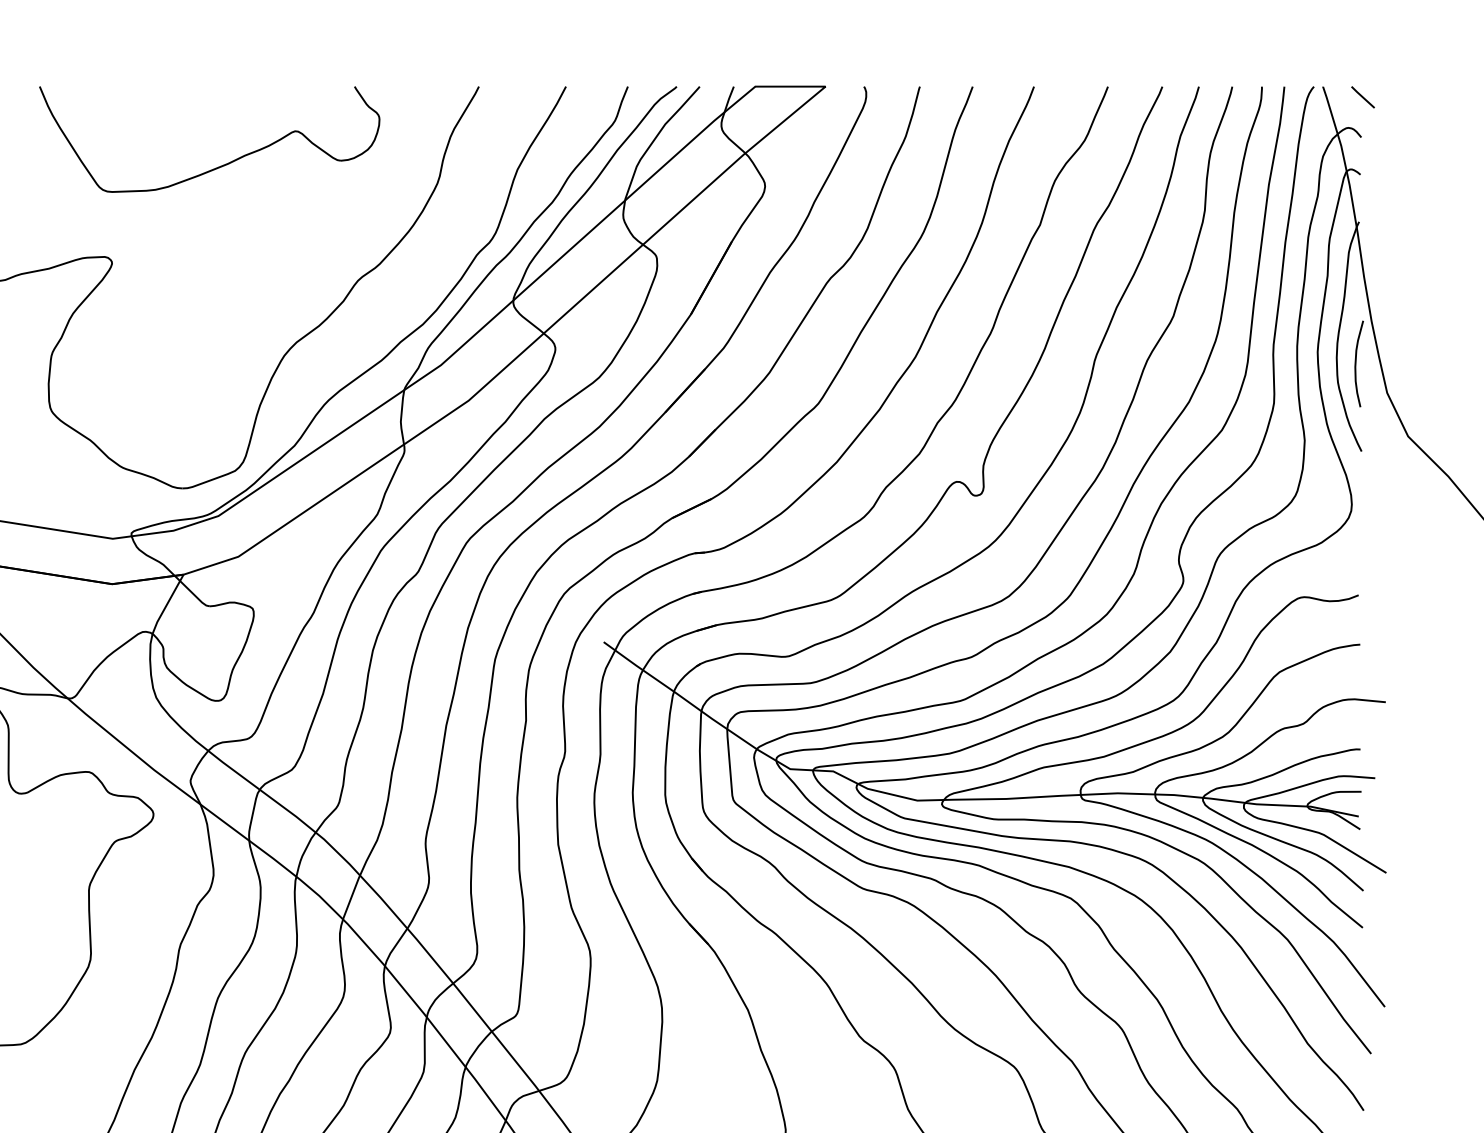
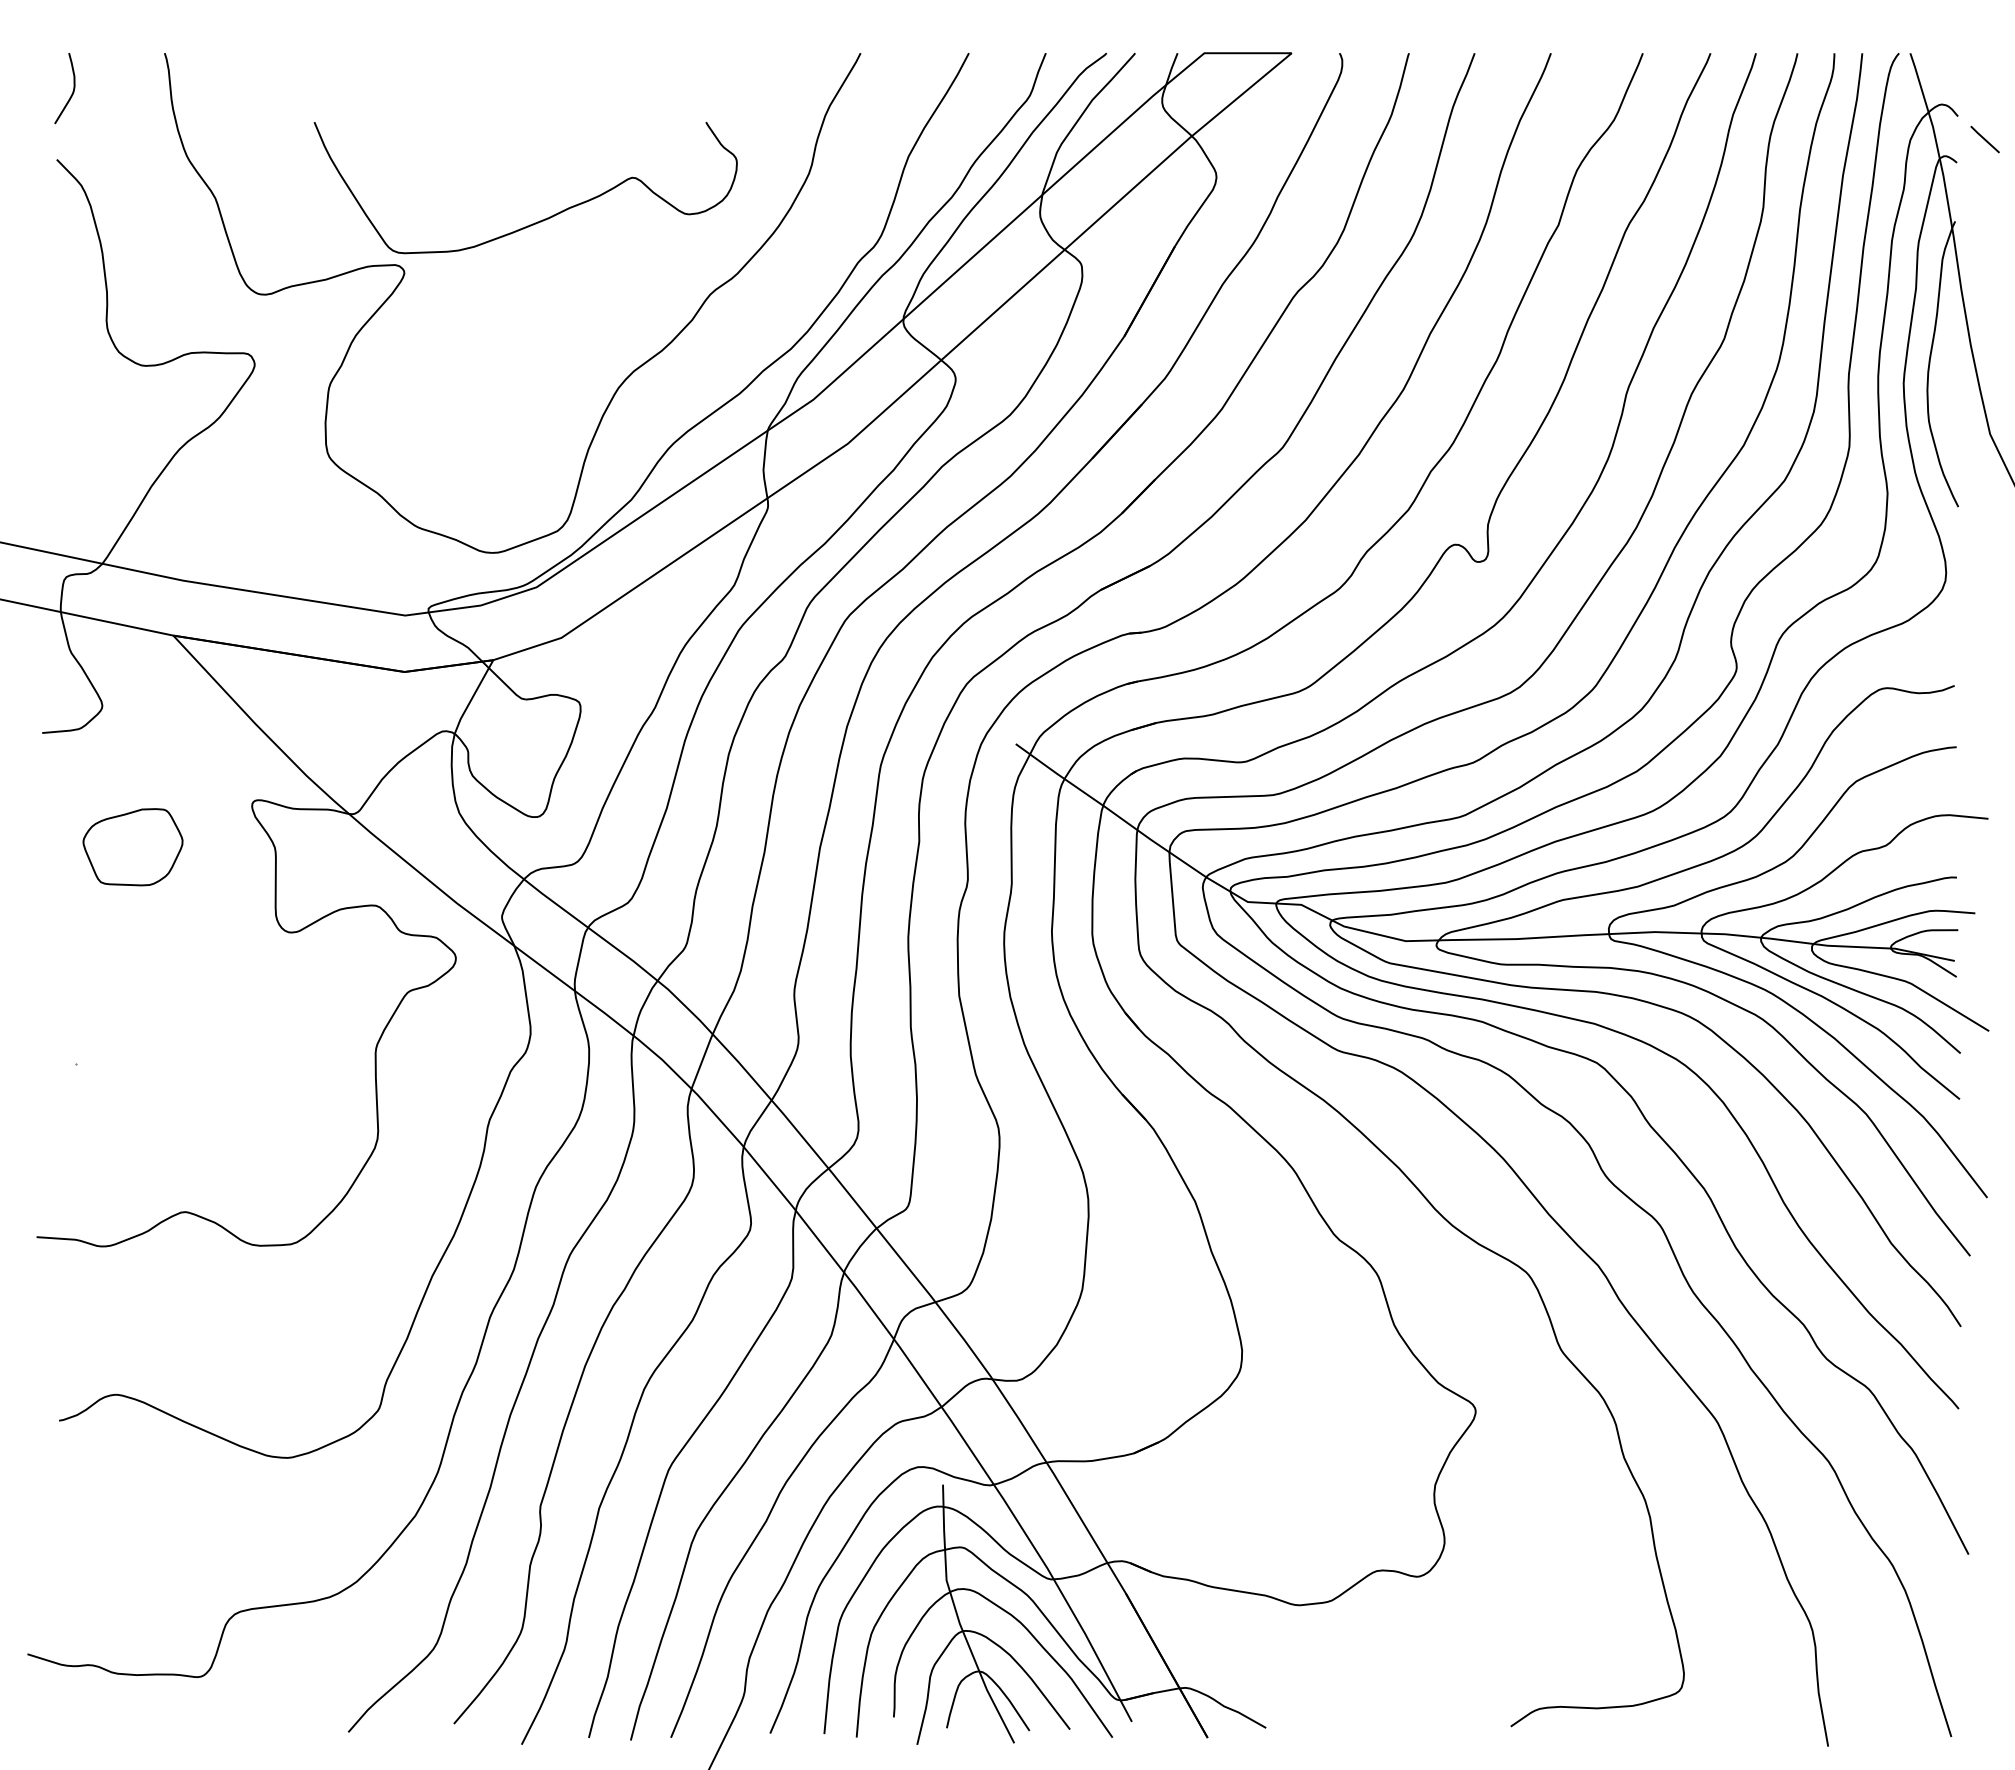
line: (1362, 97) -> (1984, 139), moved
part: (219, 166) -> (537, 221), moved
curve: (1356, 363) -> (1951, 397), removed

